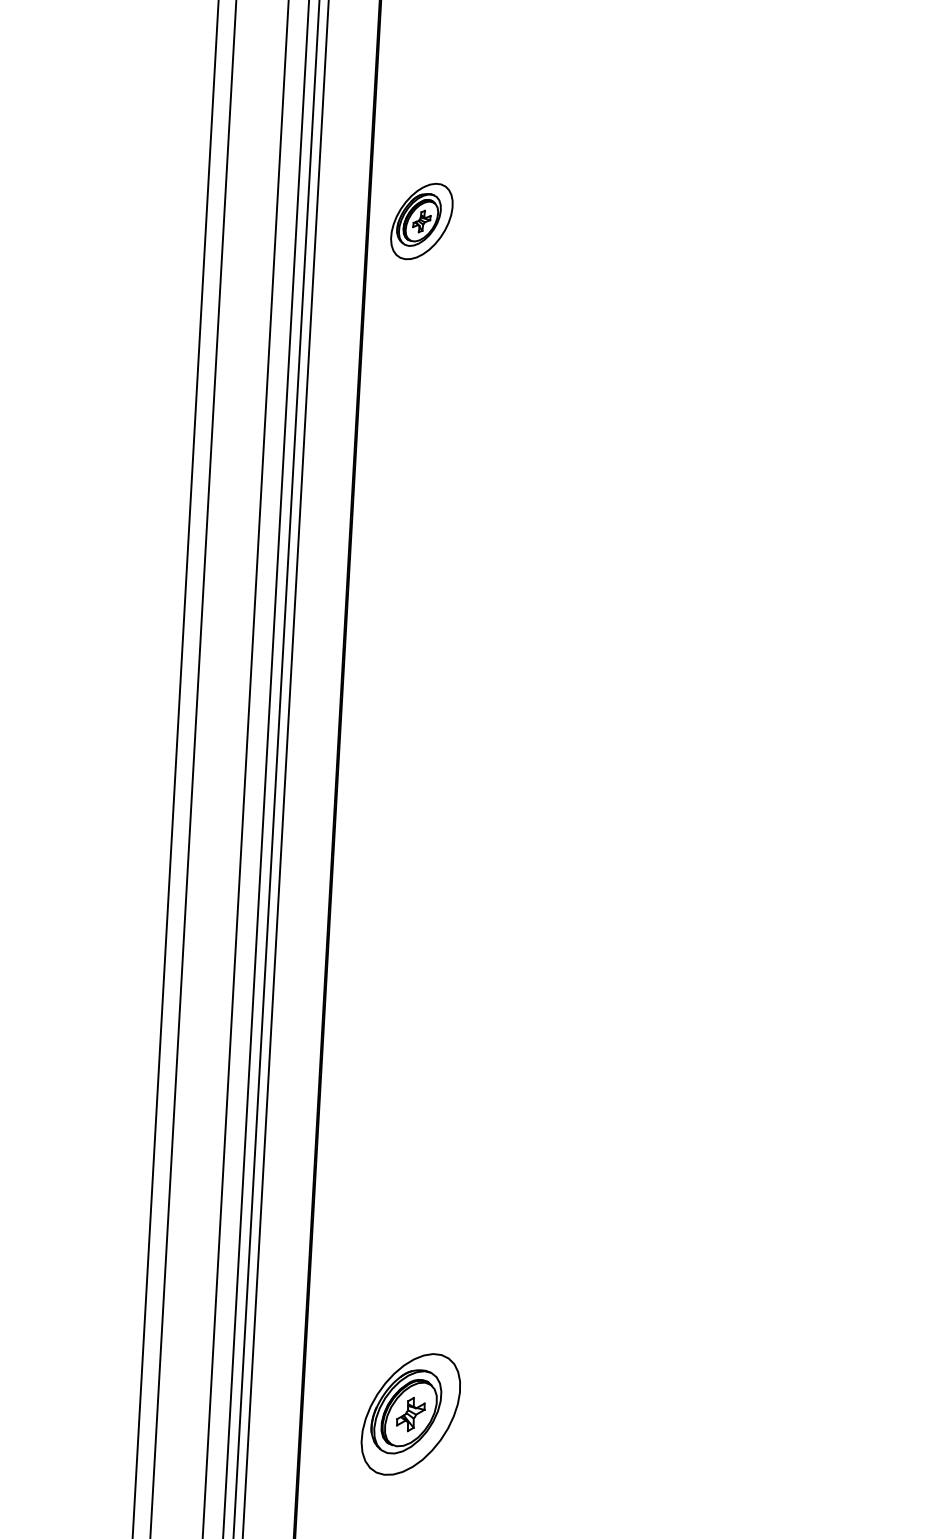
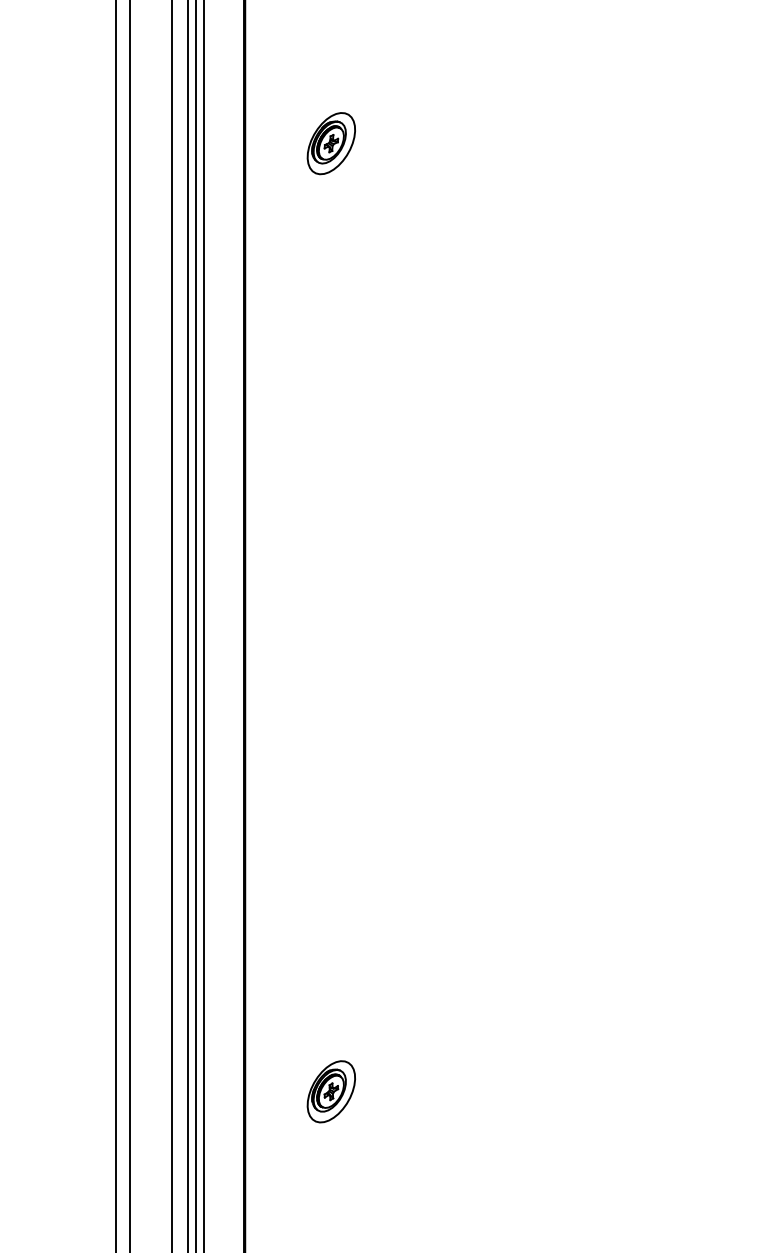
part: (420, 221) -> (330, 143), moved
part: (409, 1414) -> (330, 1091), size x0.62

